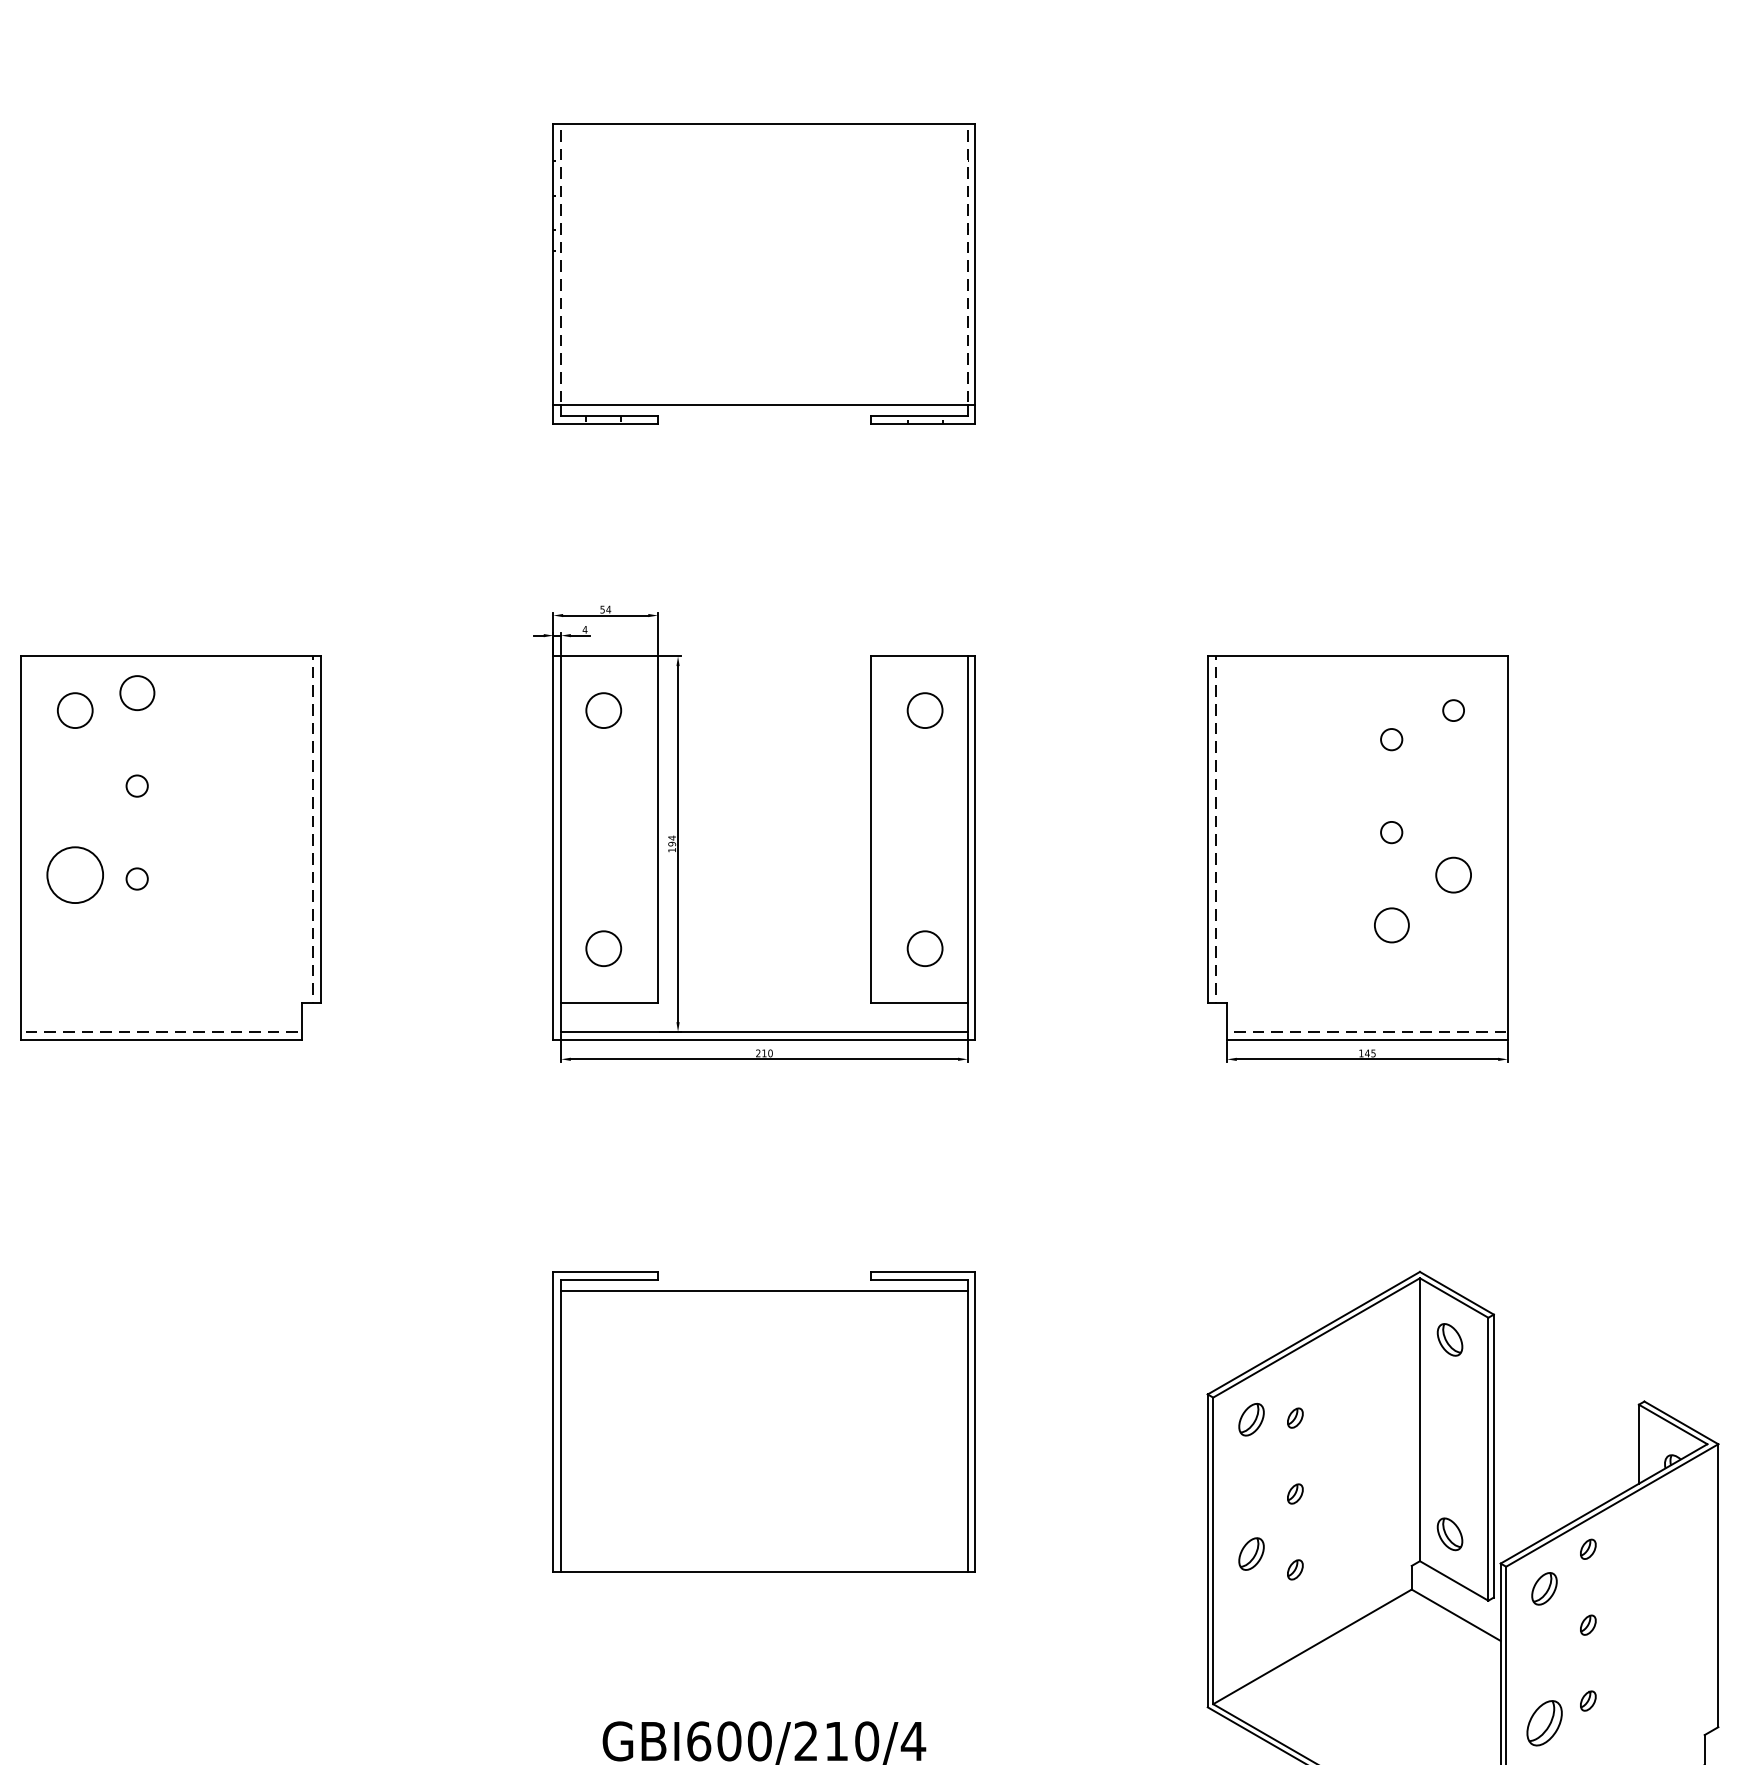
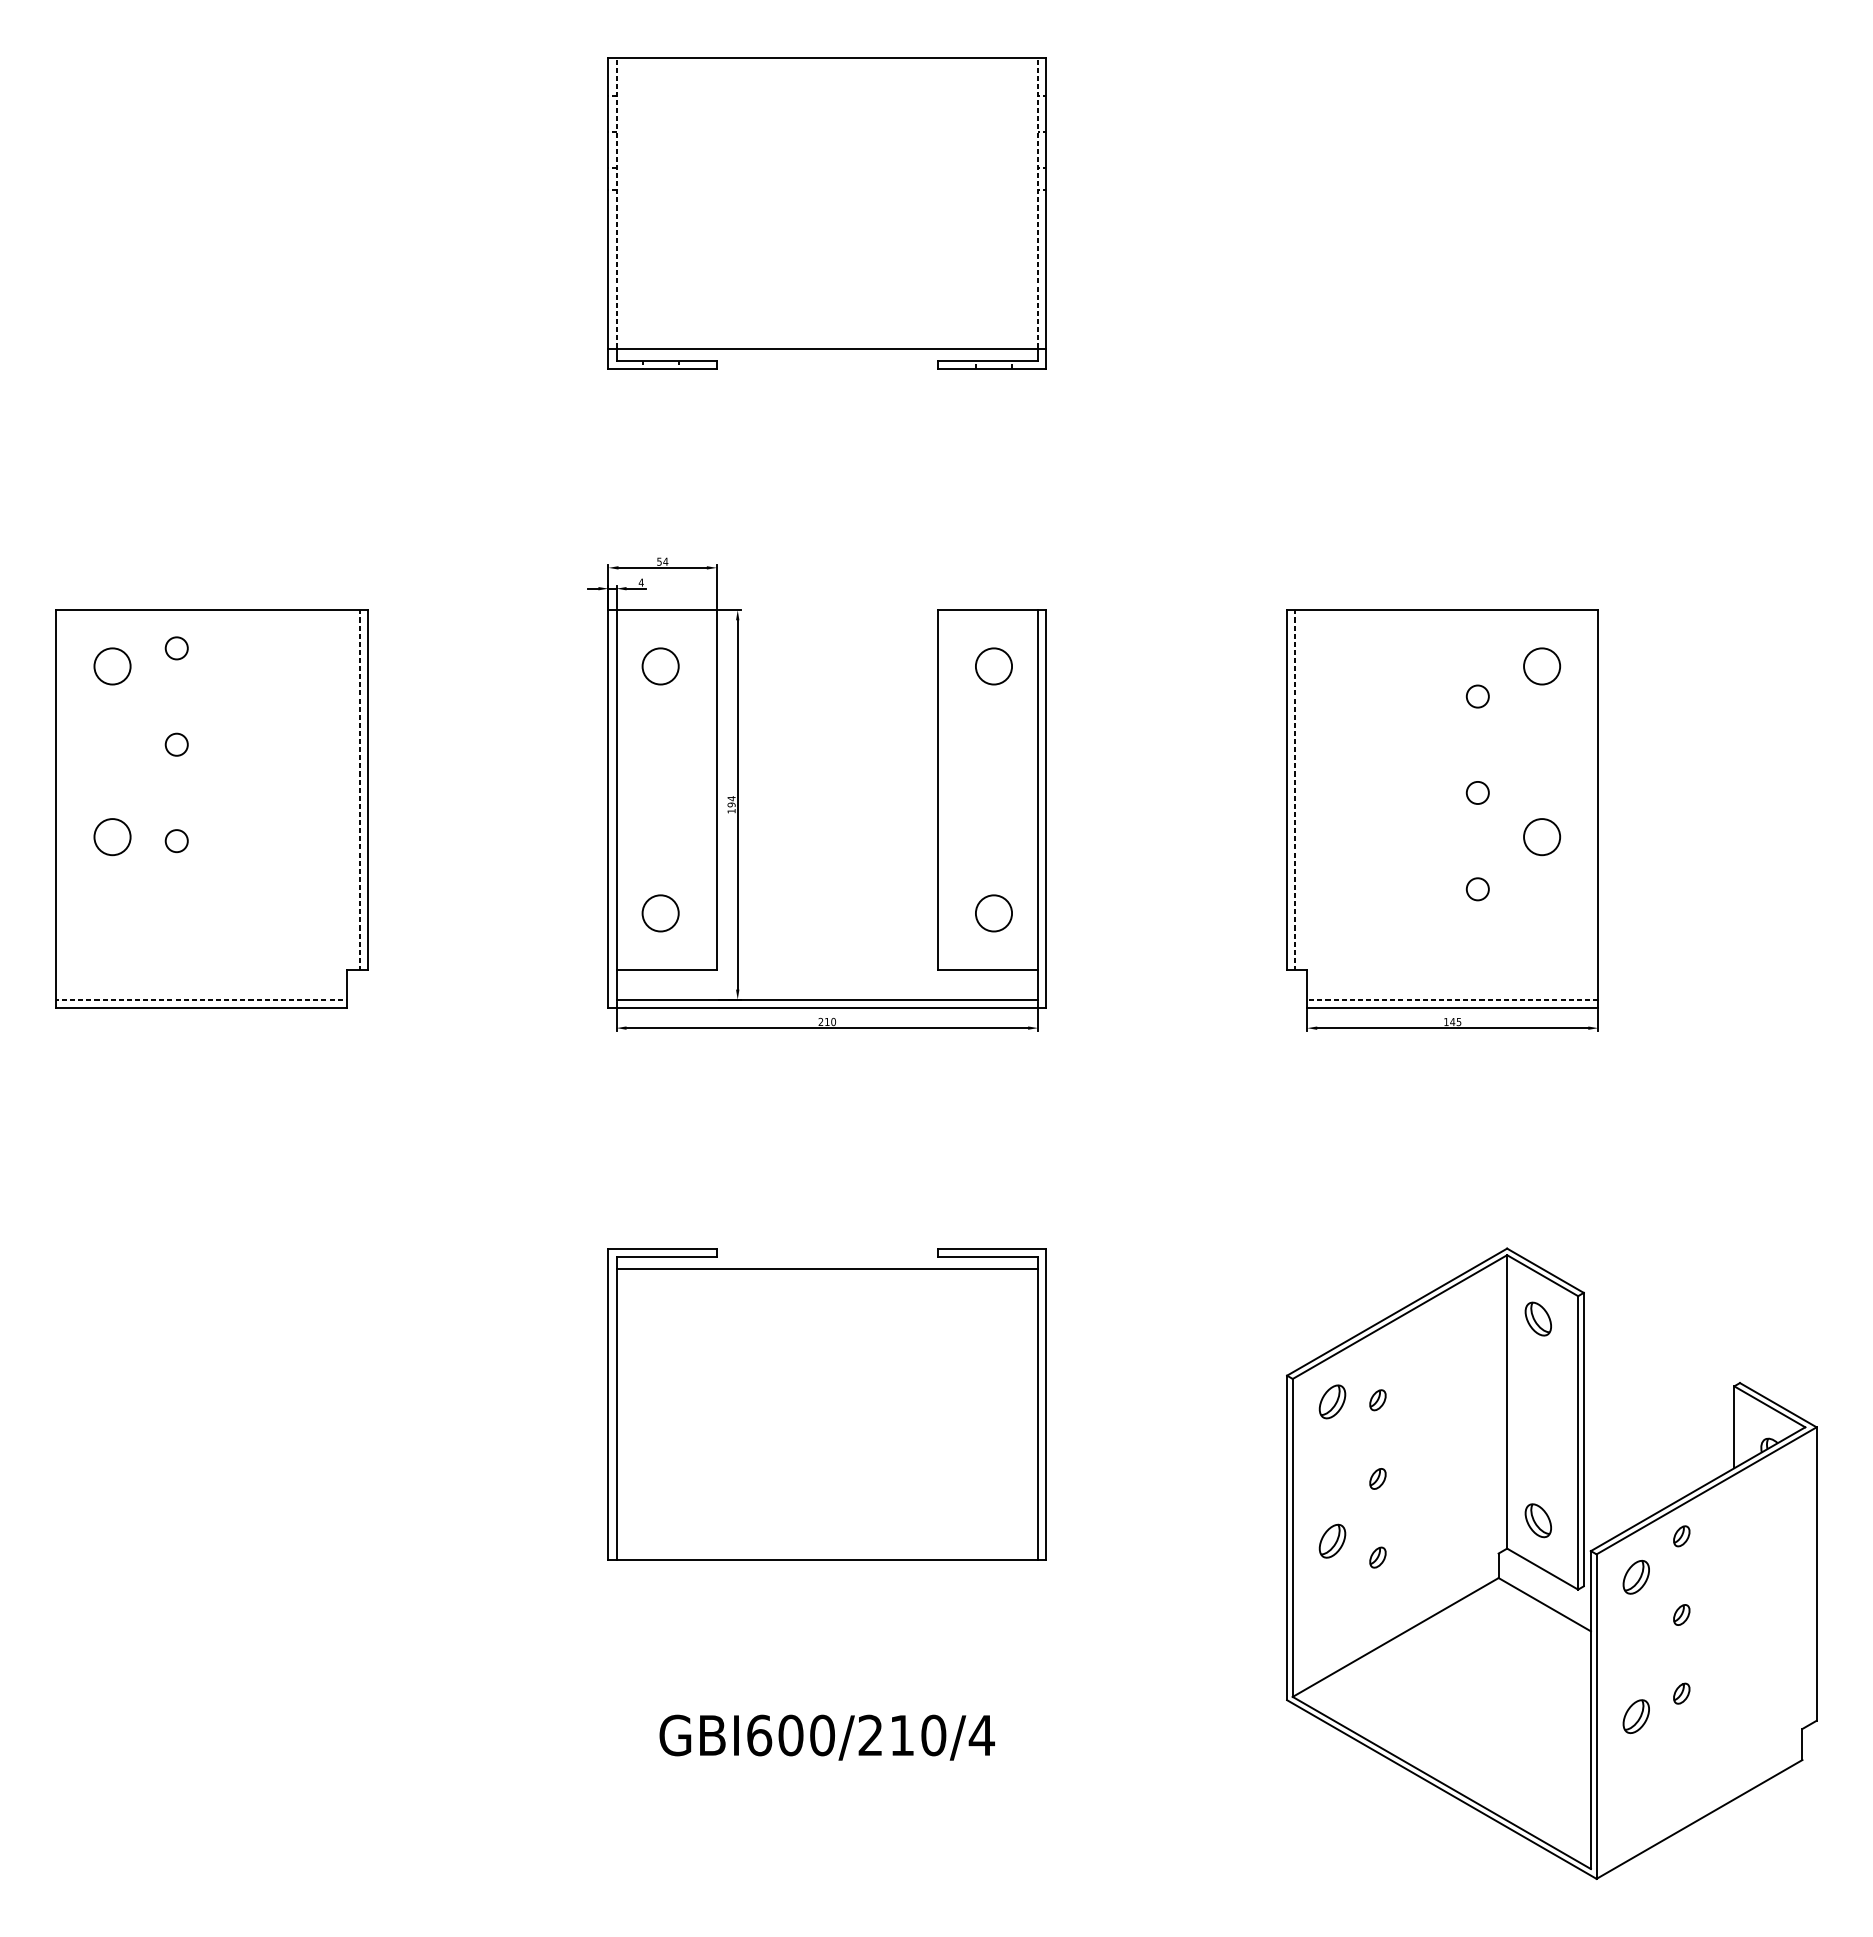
circle: (136, 693) -> (176, 648), size x0.62
circle: (1454, 710) -> (1542, 666), size x1.67
circle: (75, 875) -> (112, 837), size x0.62
circle: (1391, 925) -> (1477, 889), size x0.62
part: (1543, 1723) -> (1635, 1716), size x0.71

